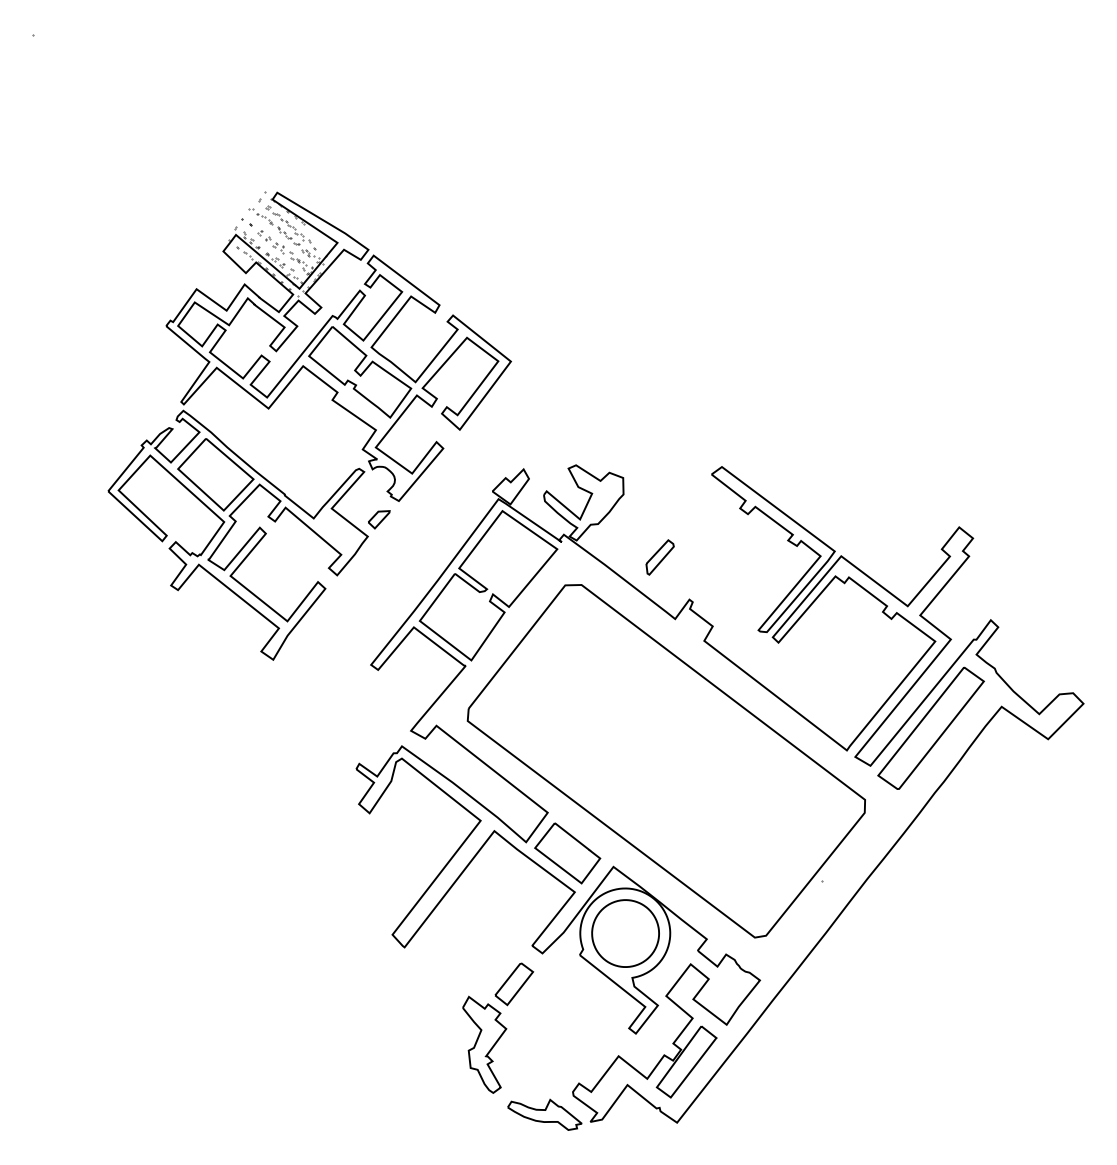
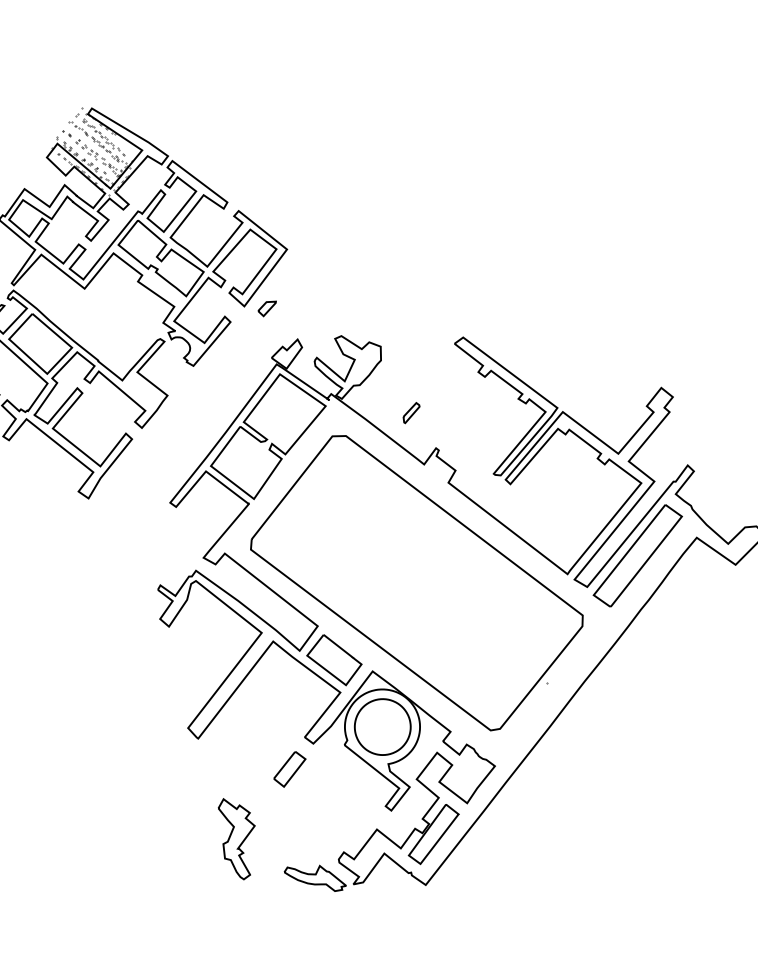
part: (379, 519) -> (267, 308), moved
part: (659, 557) -> (411, 413), size x0.7
part: (484, 1044) -> (236, 838), moved

